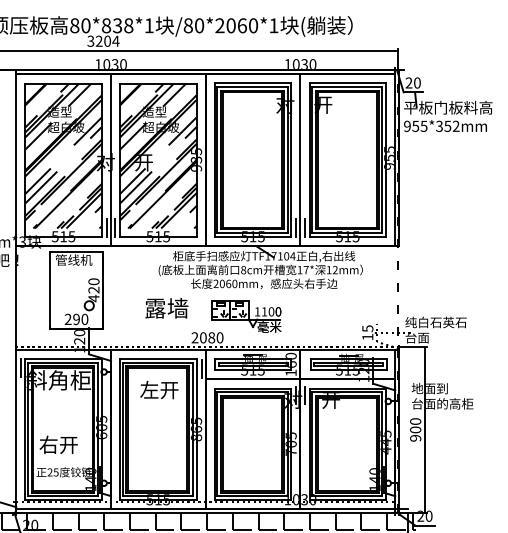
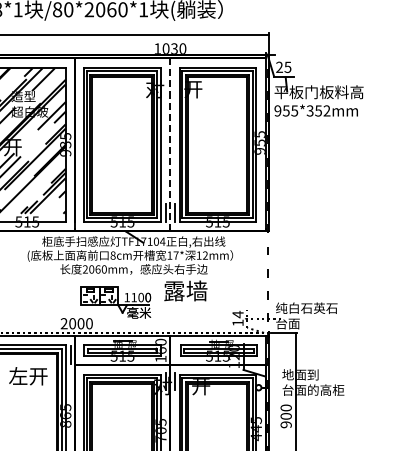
text: (417, 82) -> (288, 66), 20 -> 25
line: (300, 160) -> (170, 145), solid -> dashed
text: (166, 308) -> (185, 291), moved
text: (367, 328) -> (237, 314), 15 -> 14
text: (211, 337) -> (80, 323), 2080 -> 2000

